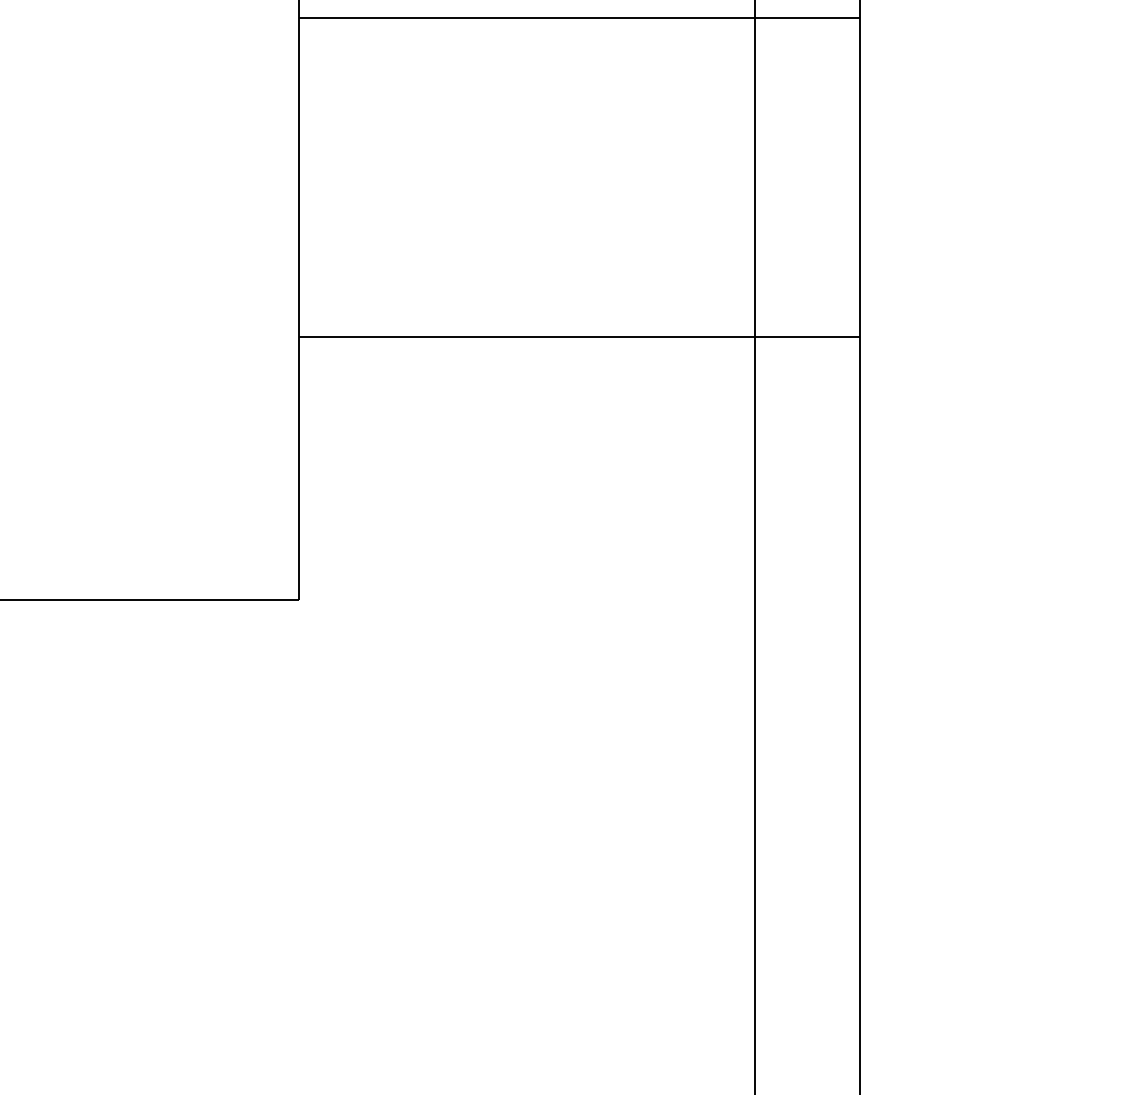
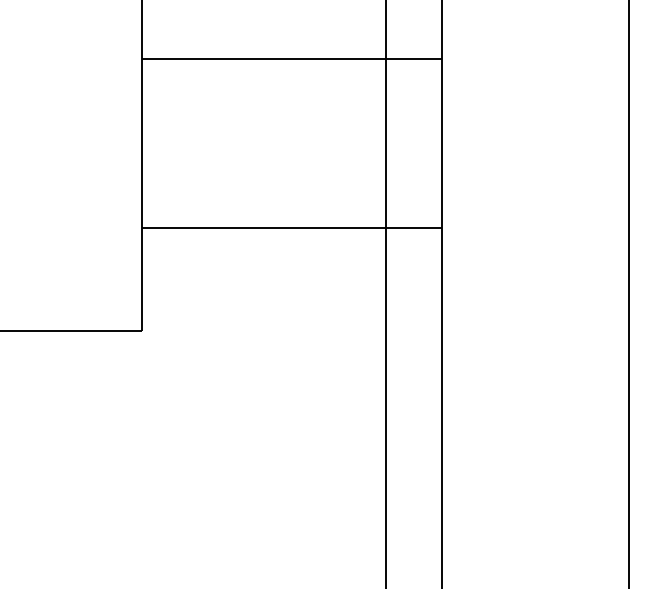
line: (578, 18) -> (291, 59), moved
line: (578, 336) -> (291, 227), moved

